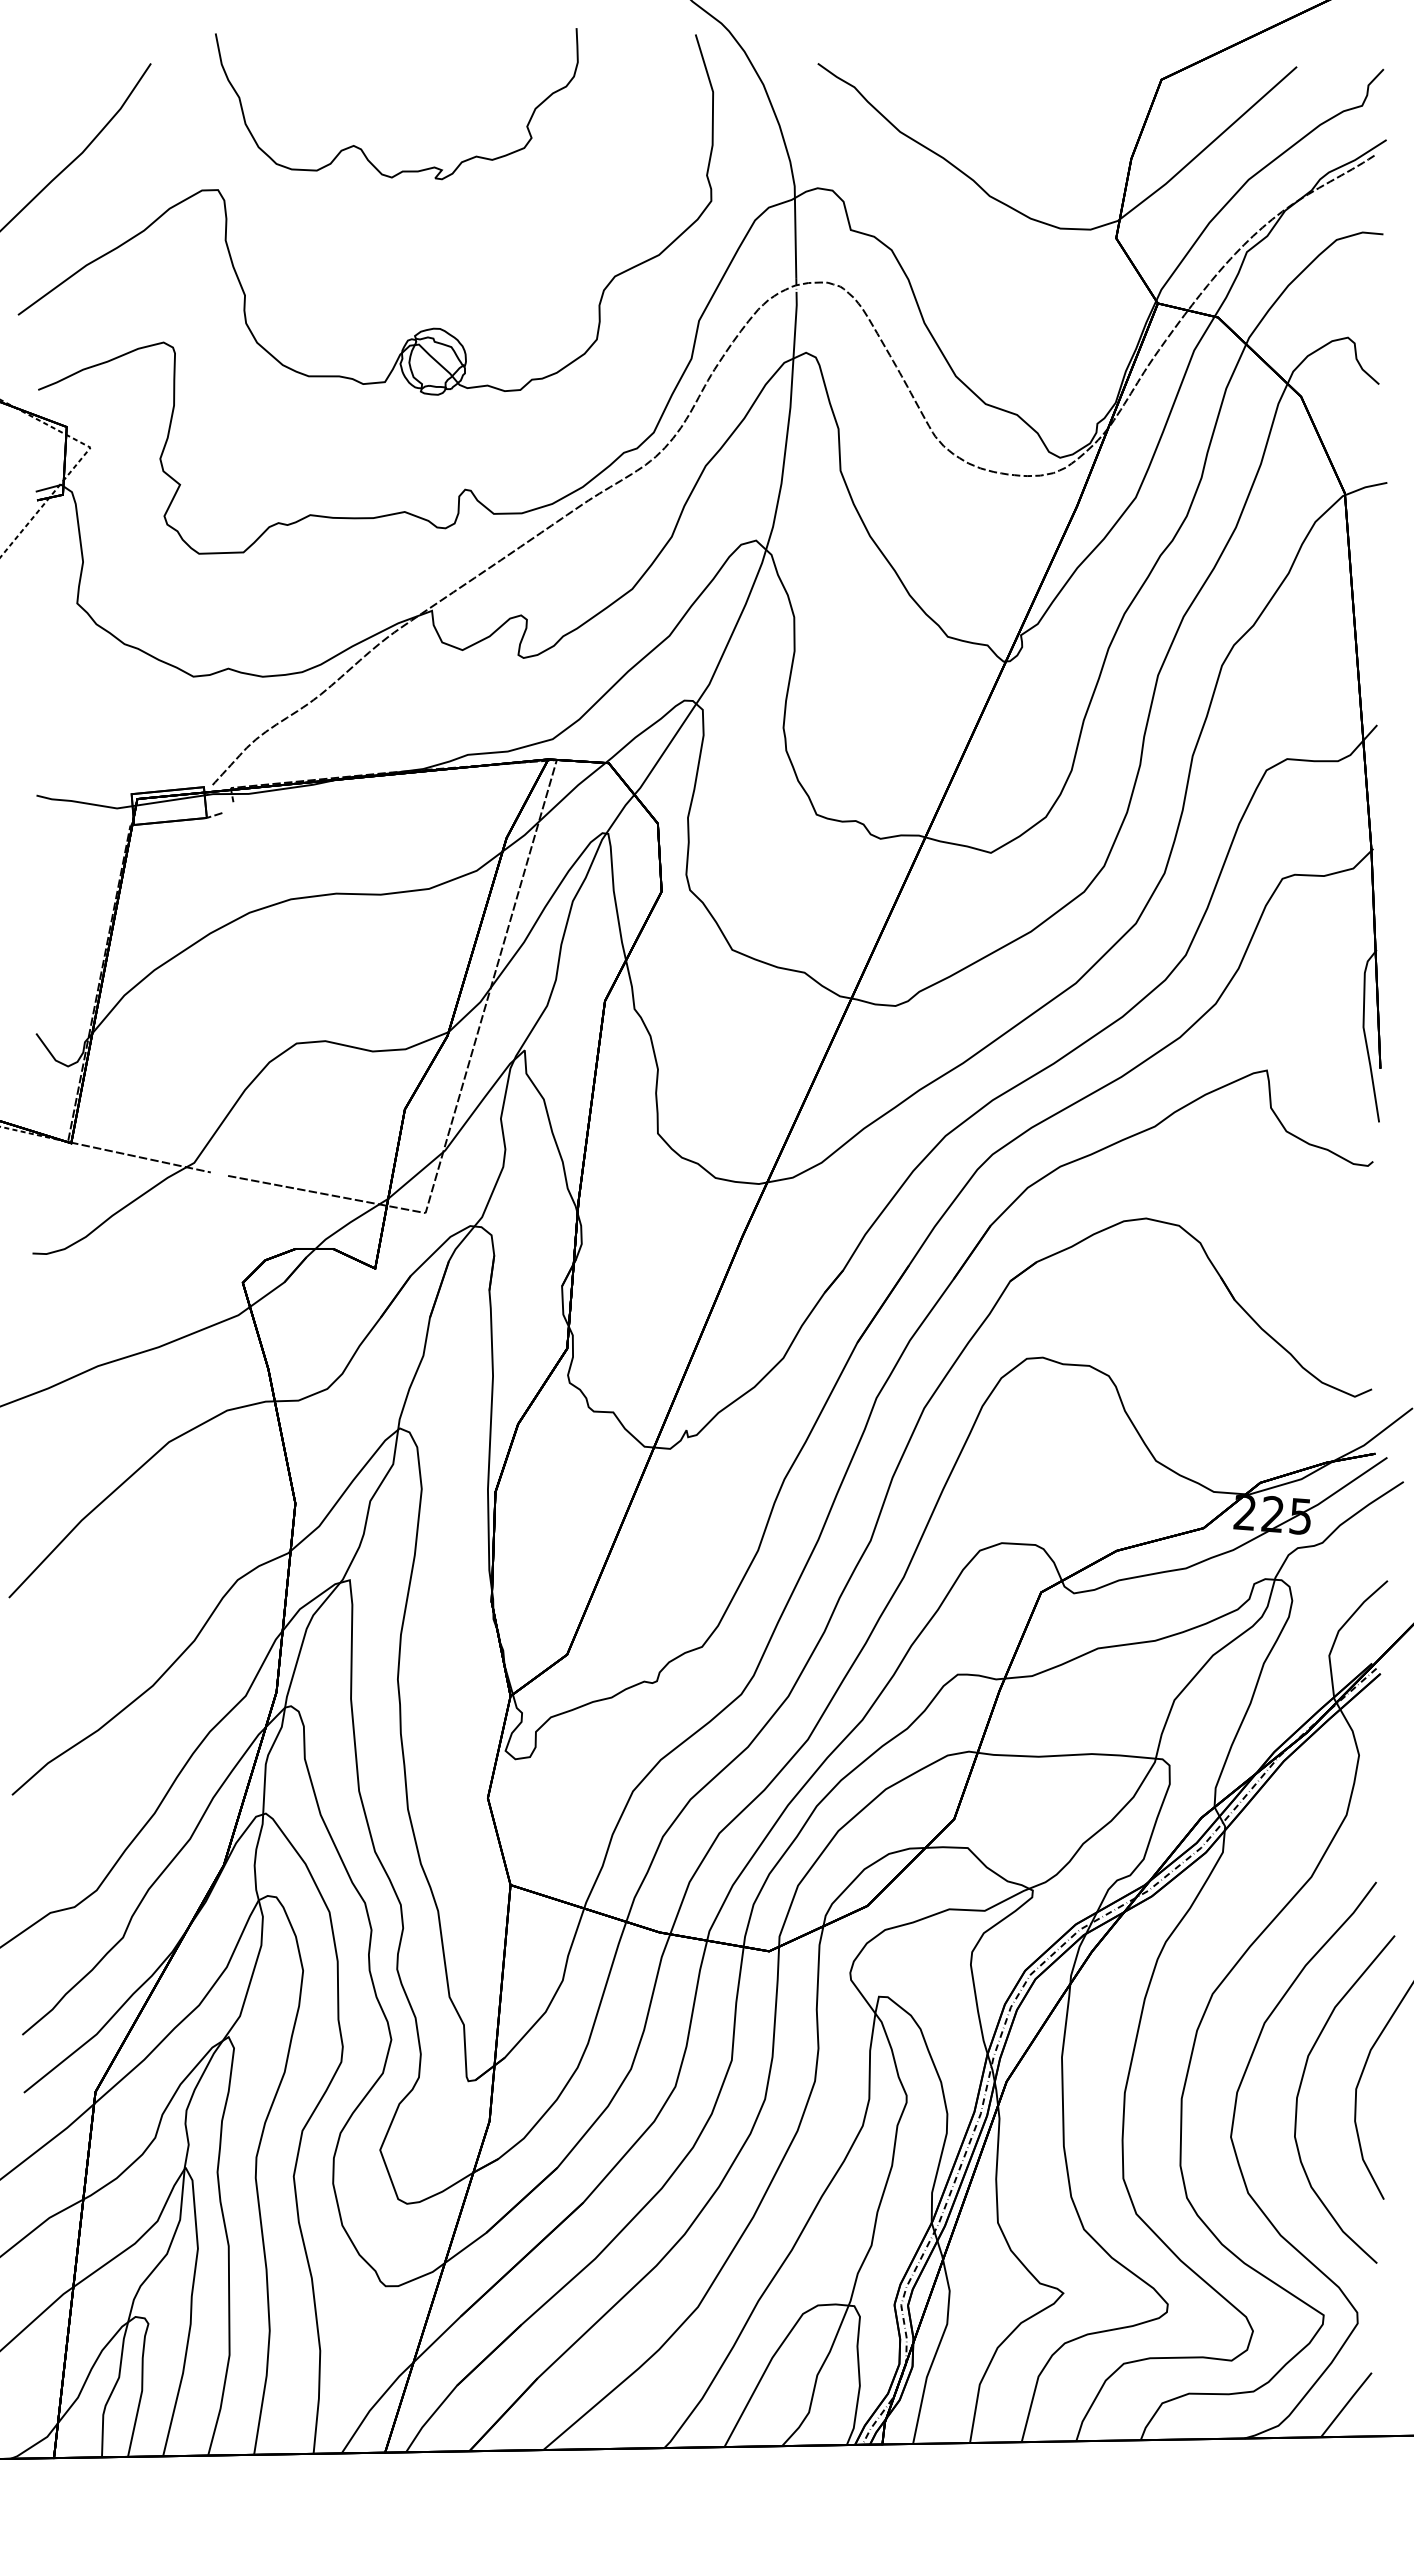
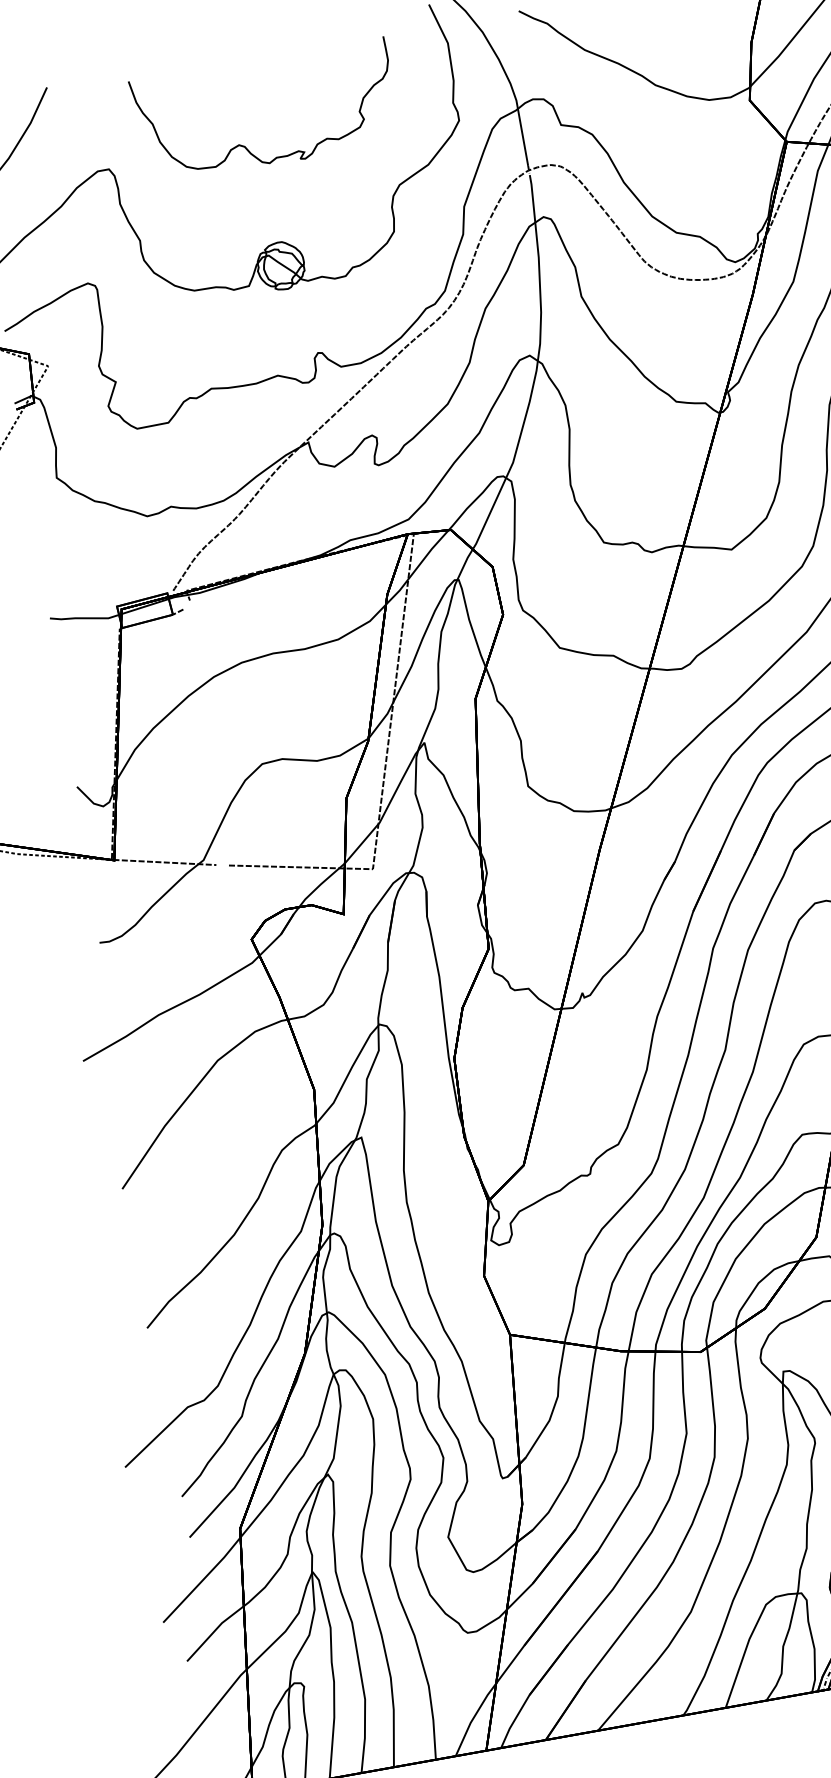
curve: (361, 148) -> (244, 146), moved

